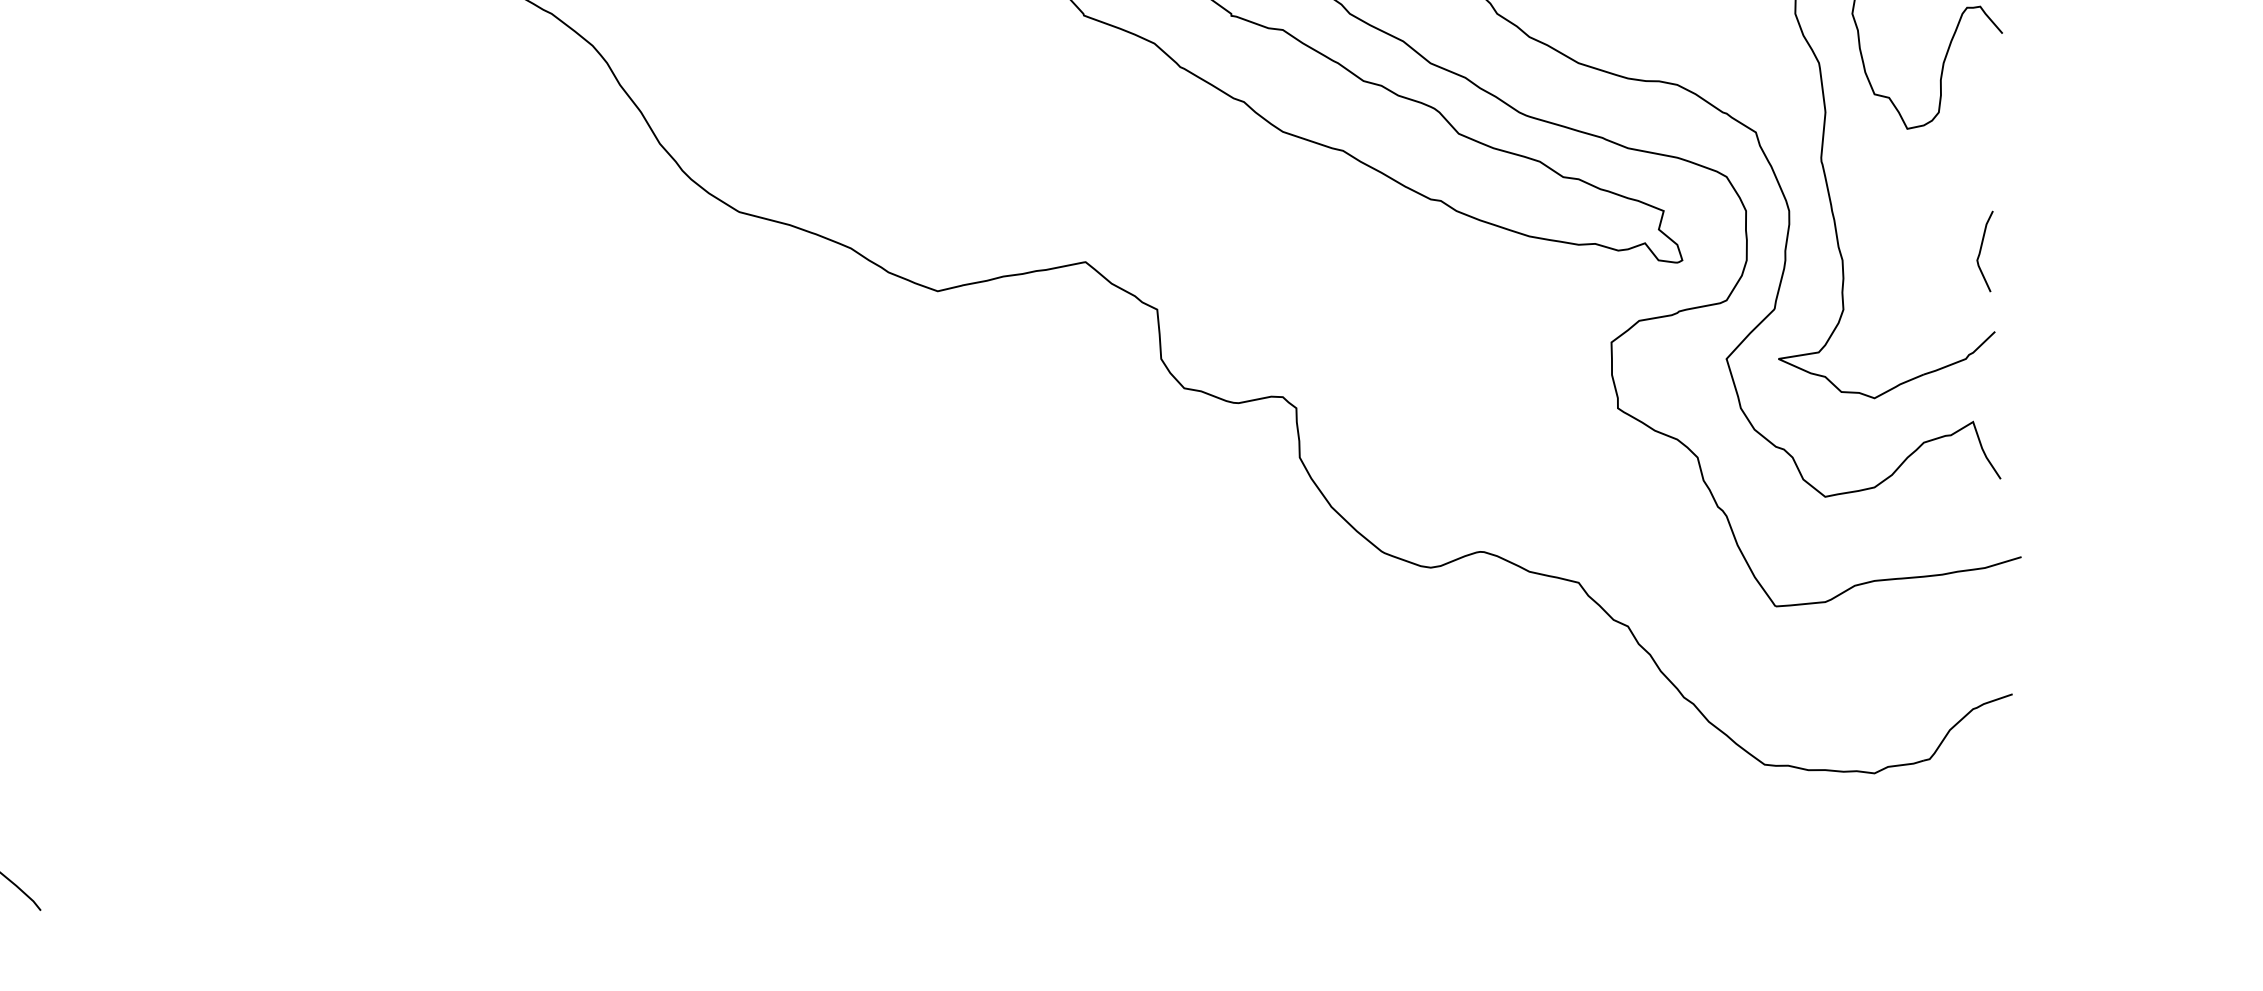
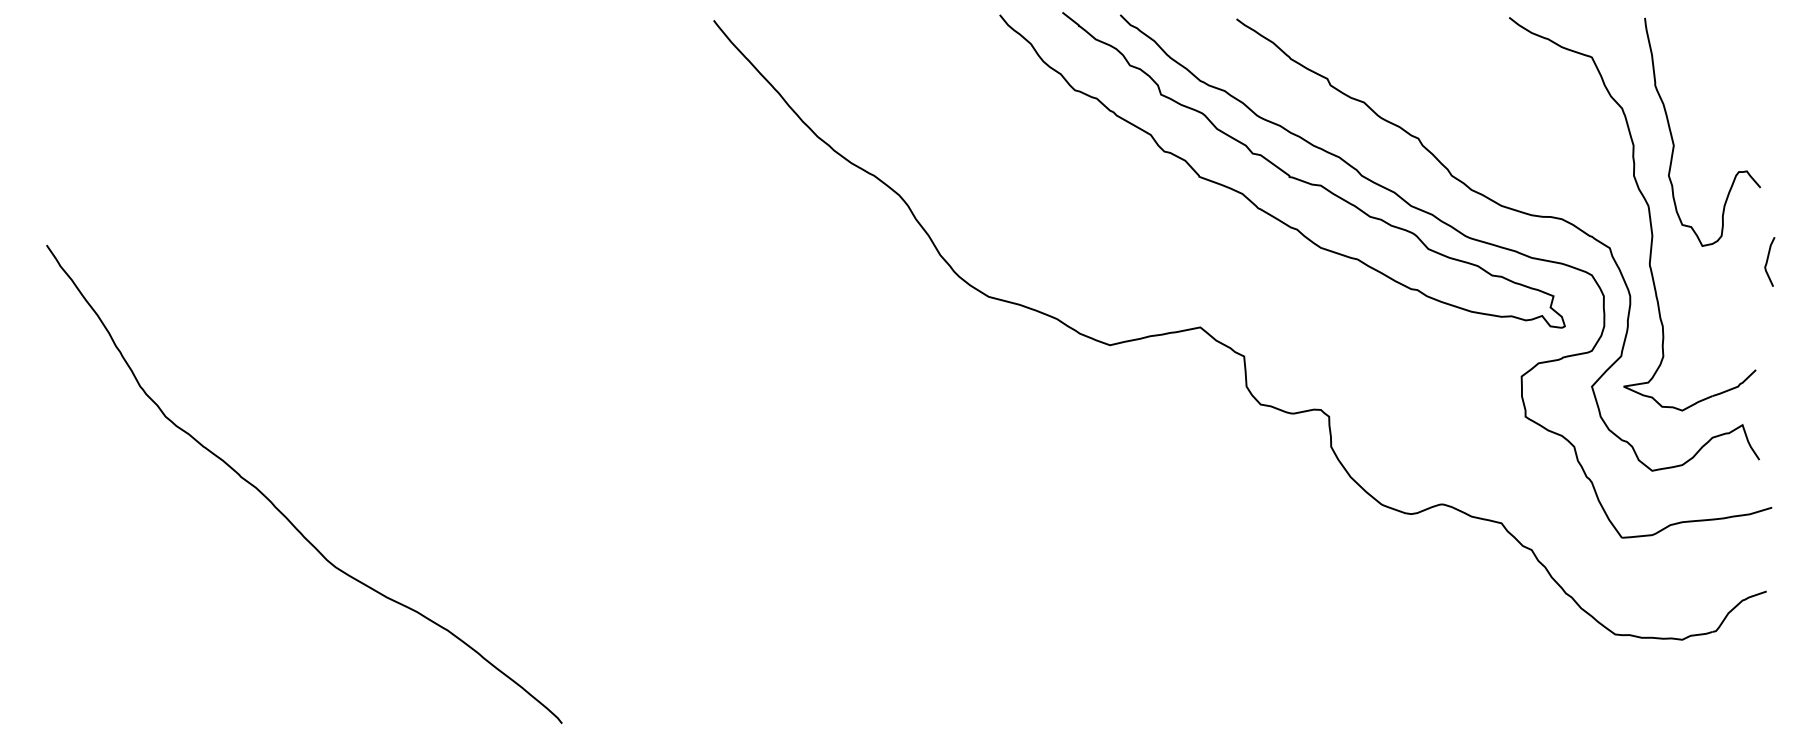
curve: (1982, 249) -> (1768, 260), moved

